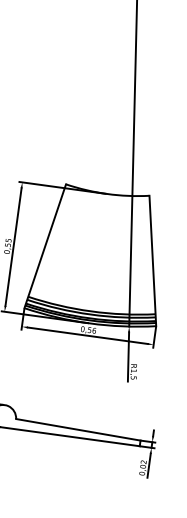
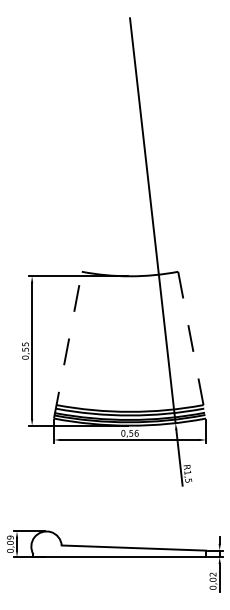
line: (44, 246) -> (67, 345), solid -> dashed
line: (153, 261) -> (192, 345), solid -> dashed

